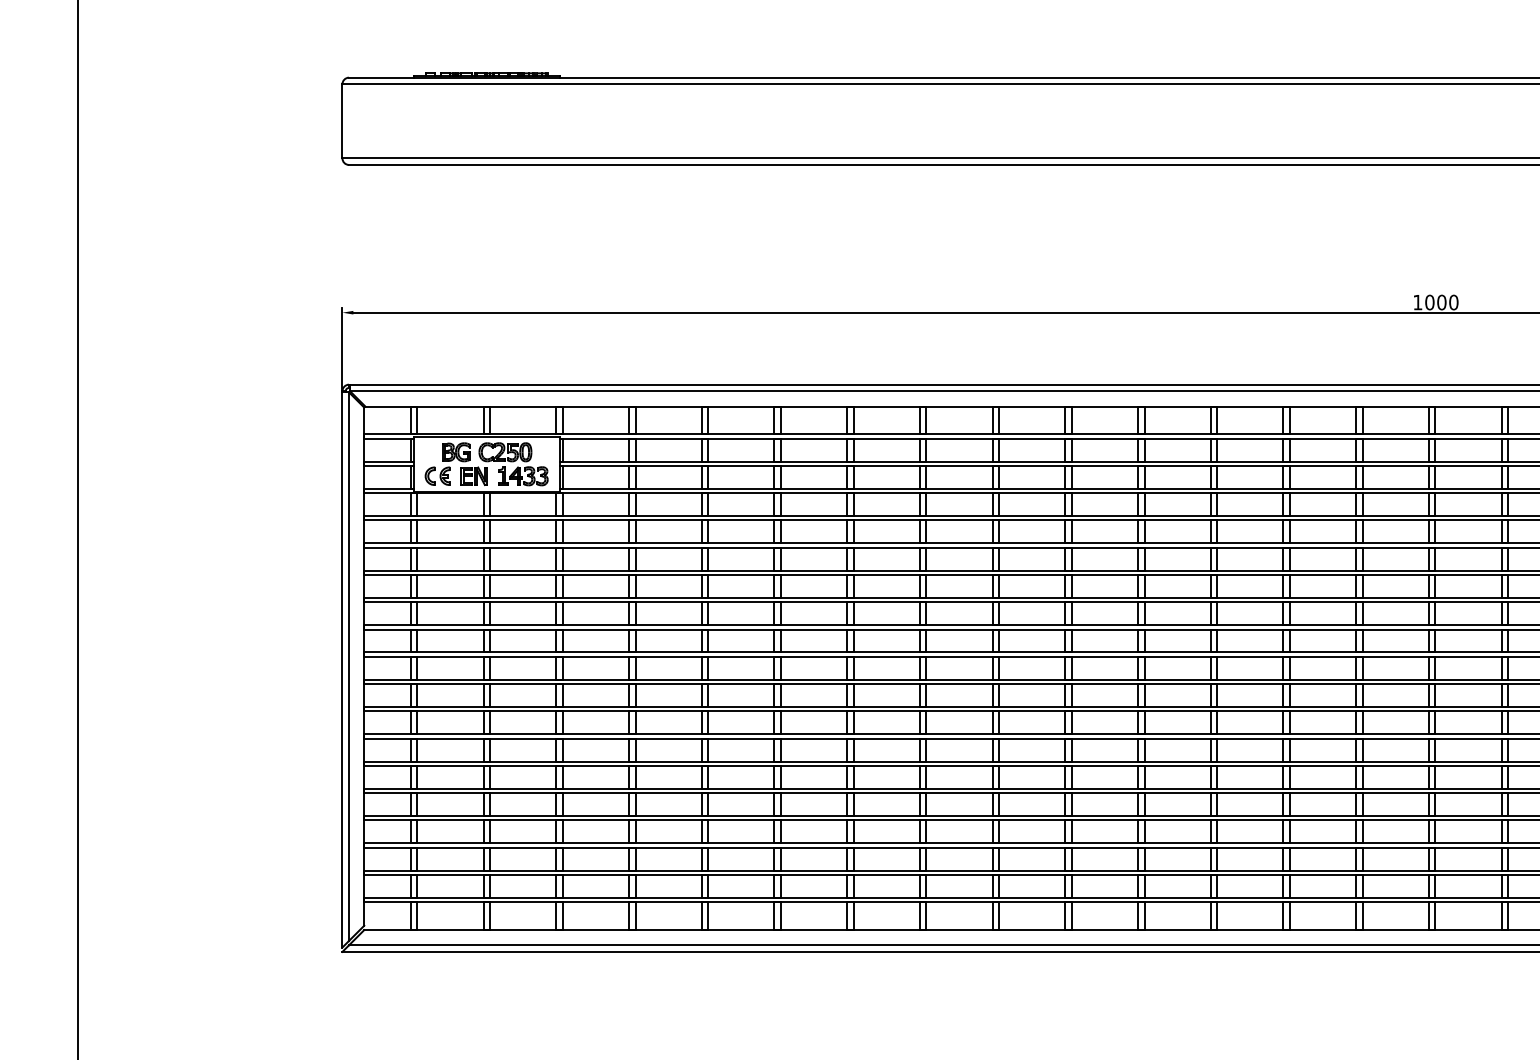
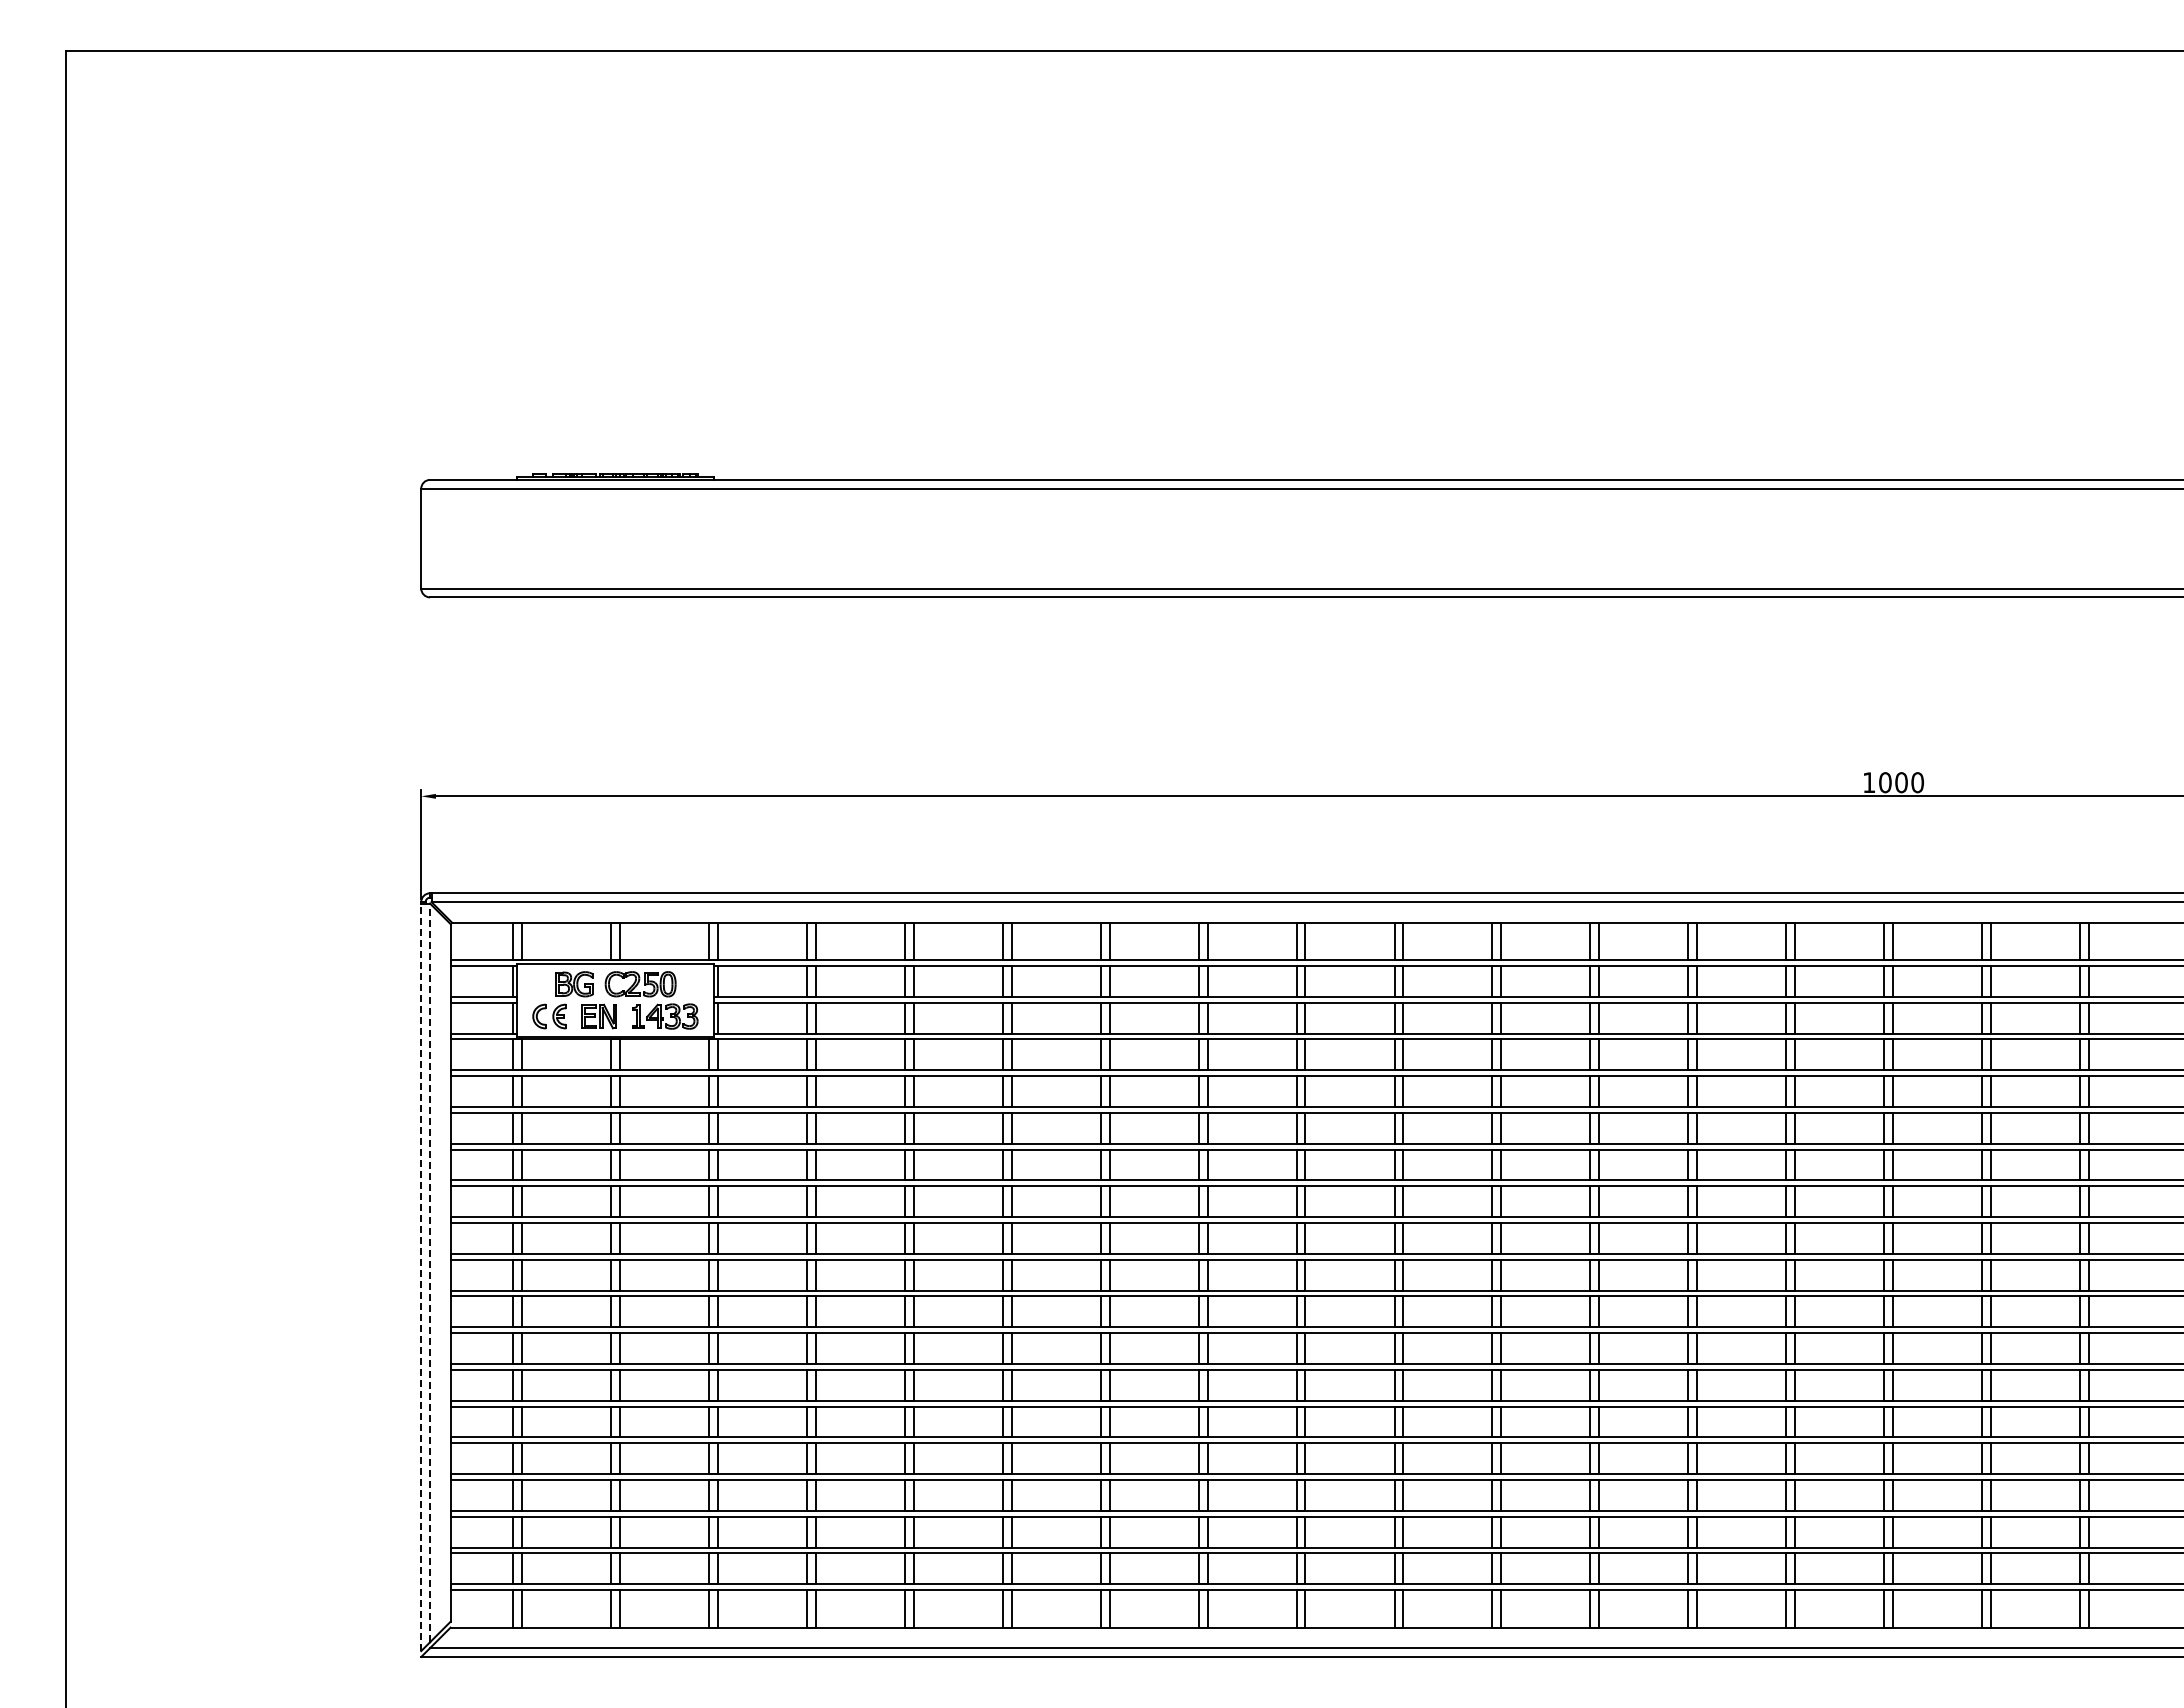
line: (349, 666) -> (430, 1272), solid -> dashed
line: (342, 670) -> (421, 1277), solid -> dashed

